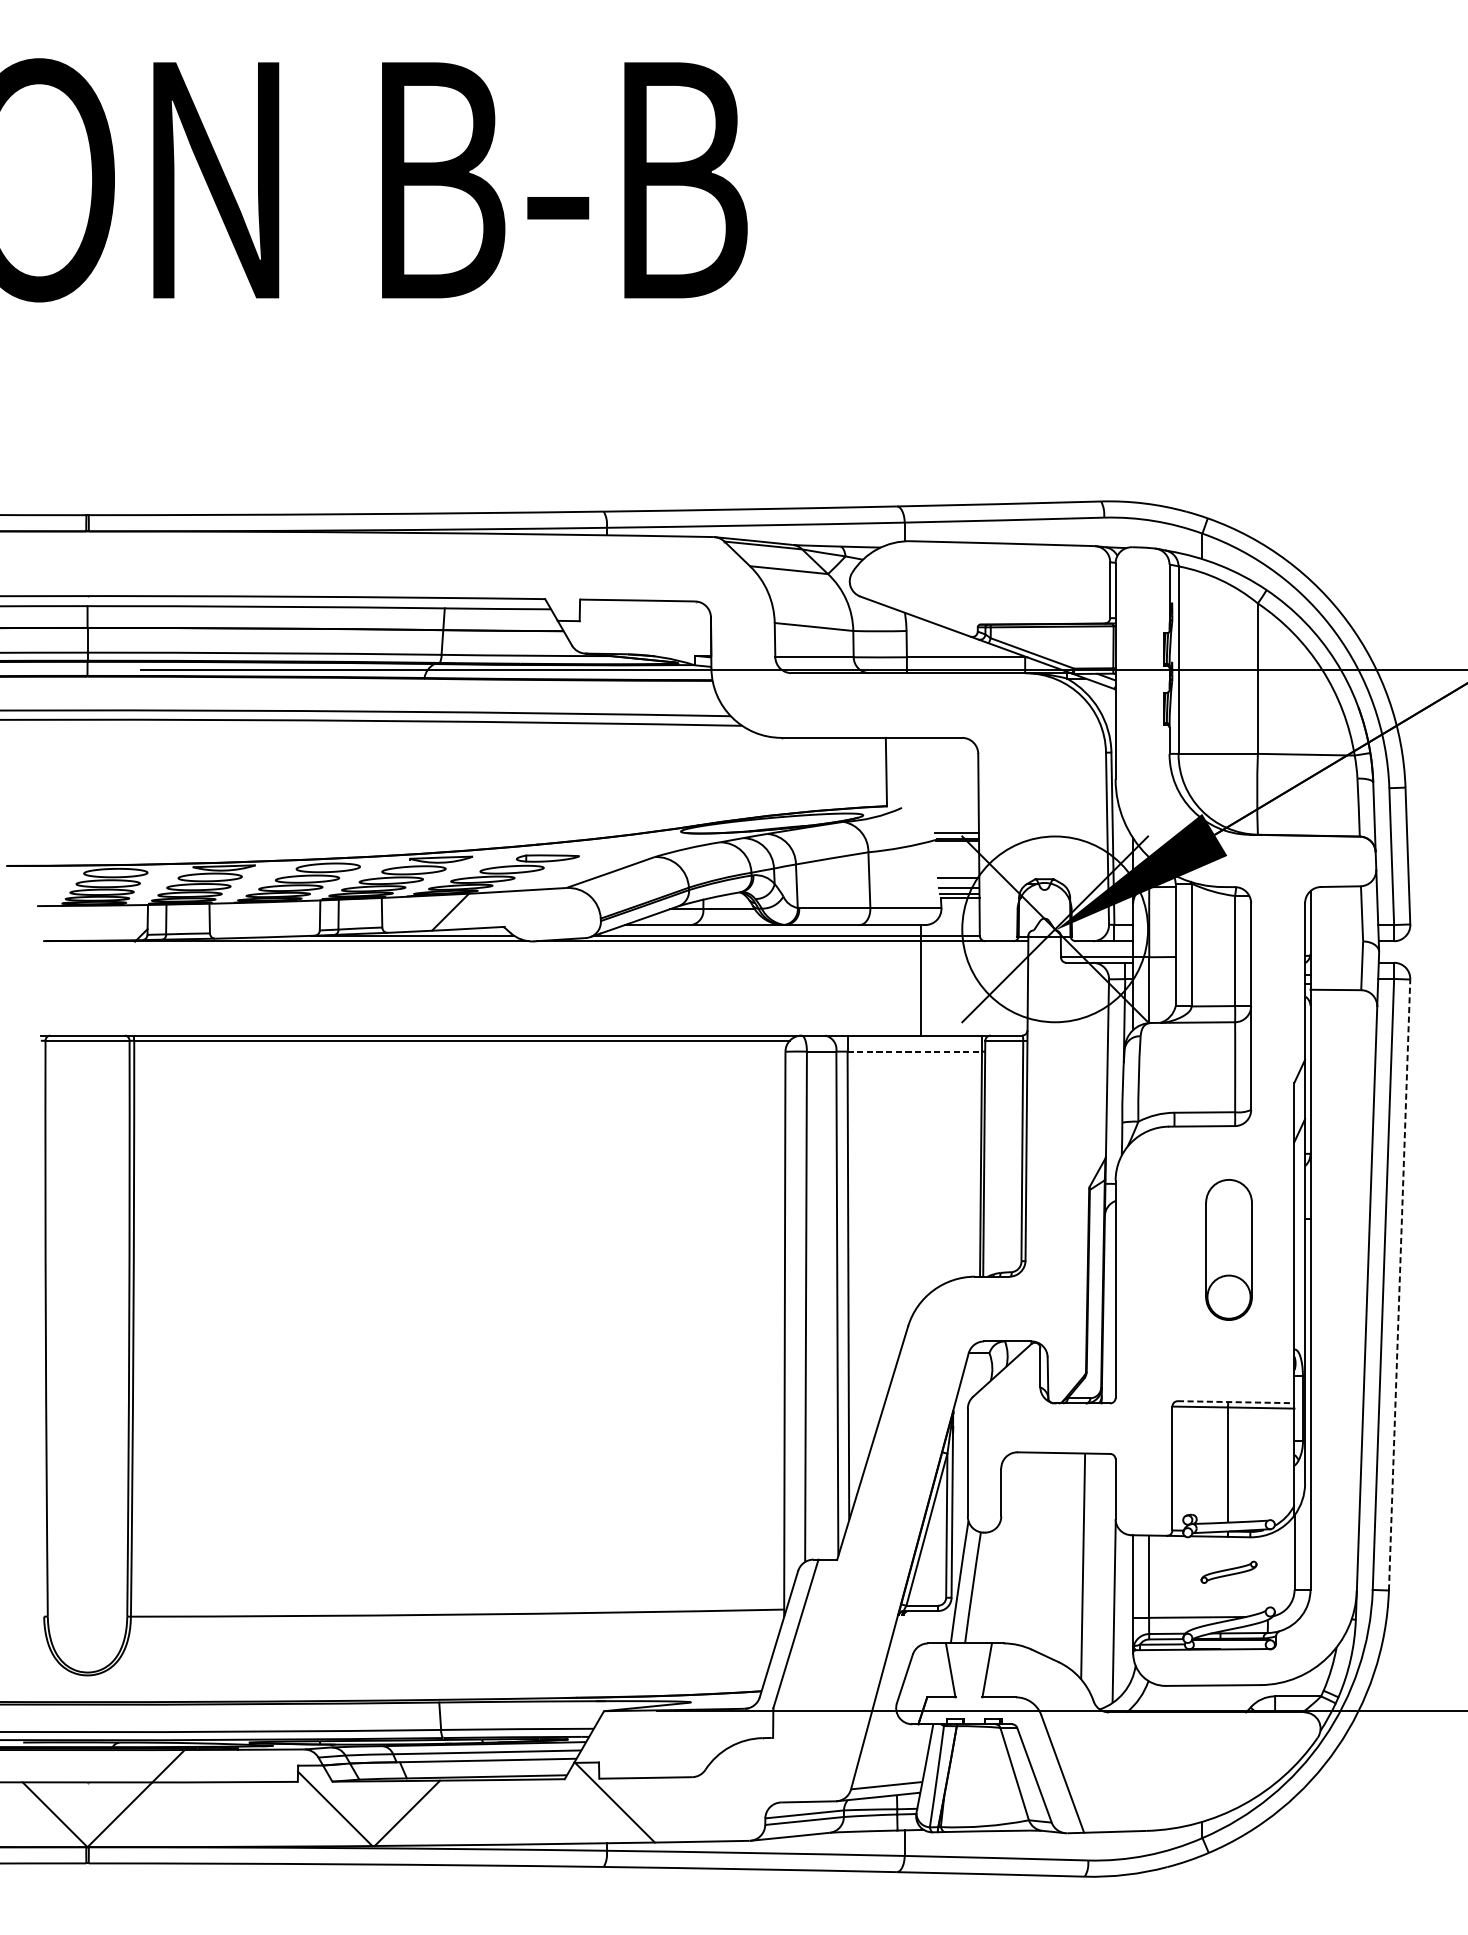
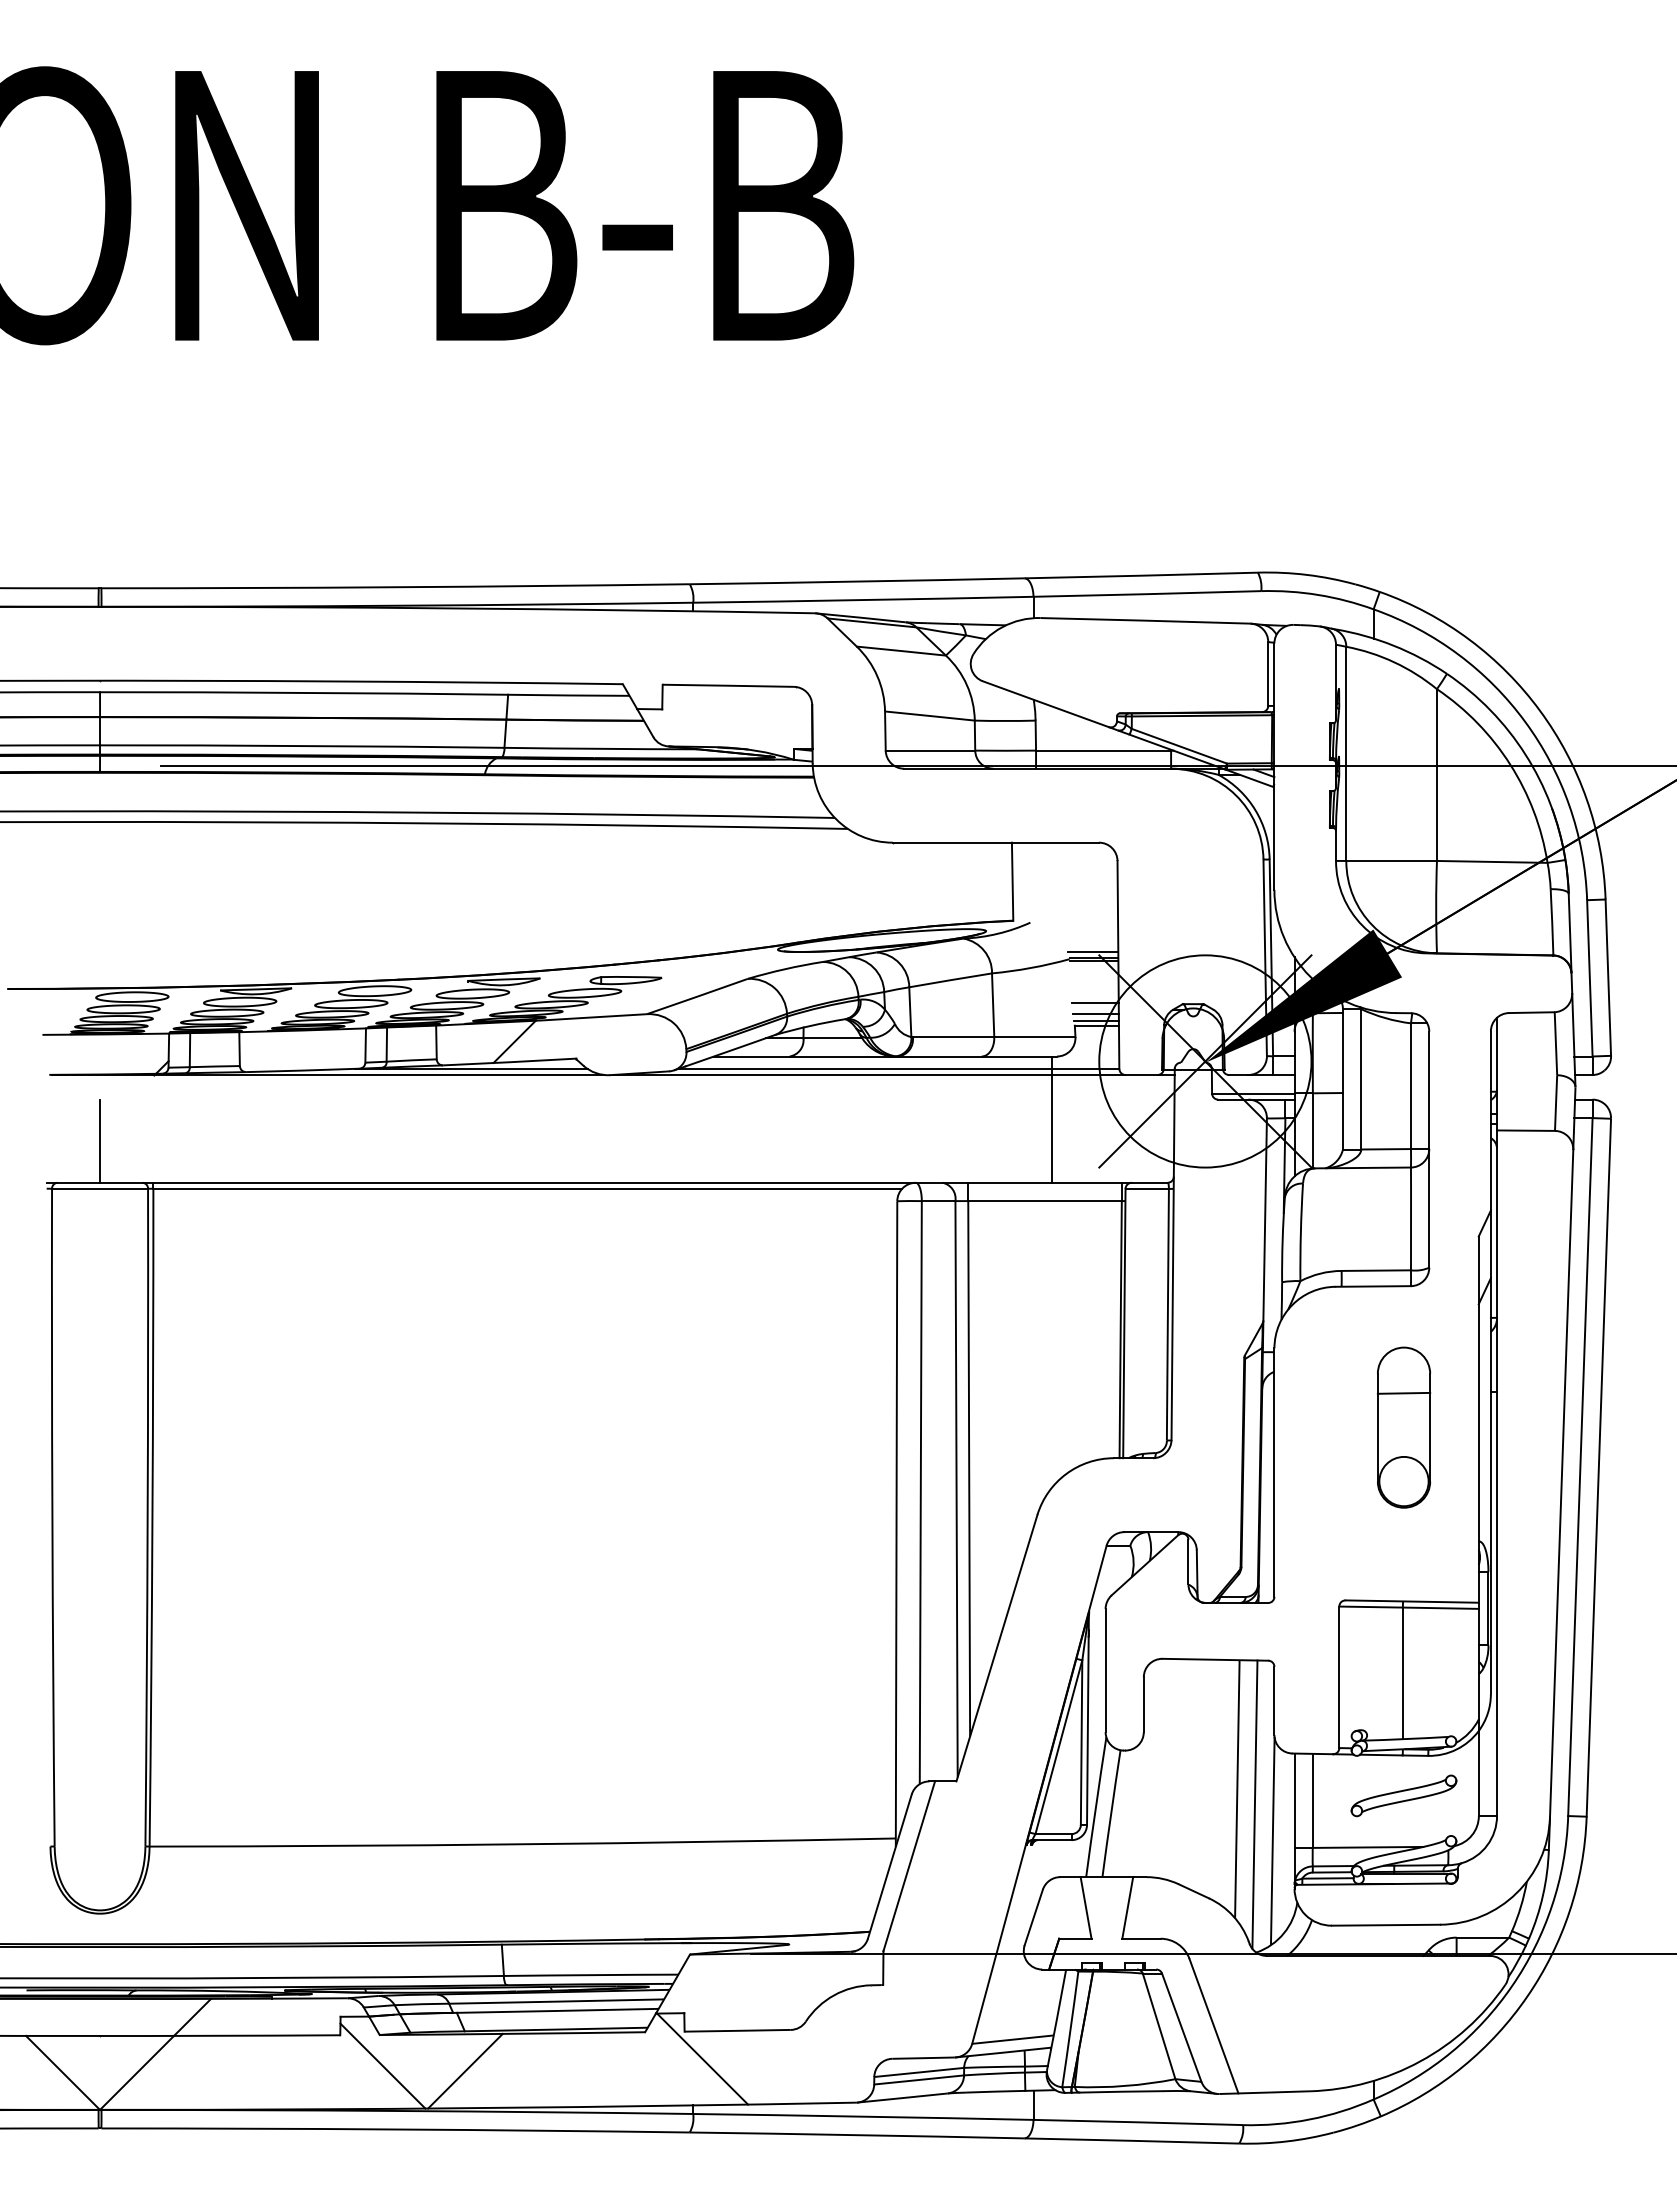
line: (87, 998) -> (100, 1140), added
line: (915, 1051) -> (1045, 1201), dashed -> solid
line: (1228, 1219) -> (1403, 1392), added
line: (1399, 1285) -> (1598, 1468), dashed -> solid
line: (1236, 1402) -> (1412, 1601), dashed -> solid
part: (1228, 1571) -> (1403, 1795), size x1.67
line: (1098, 1579) -> (1254, 1804), added

